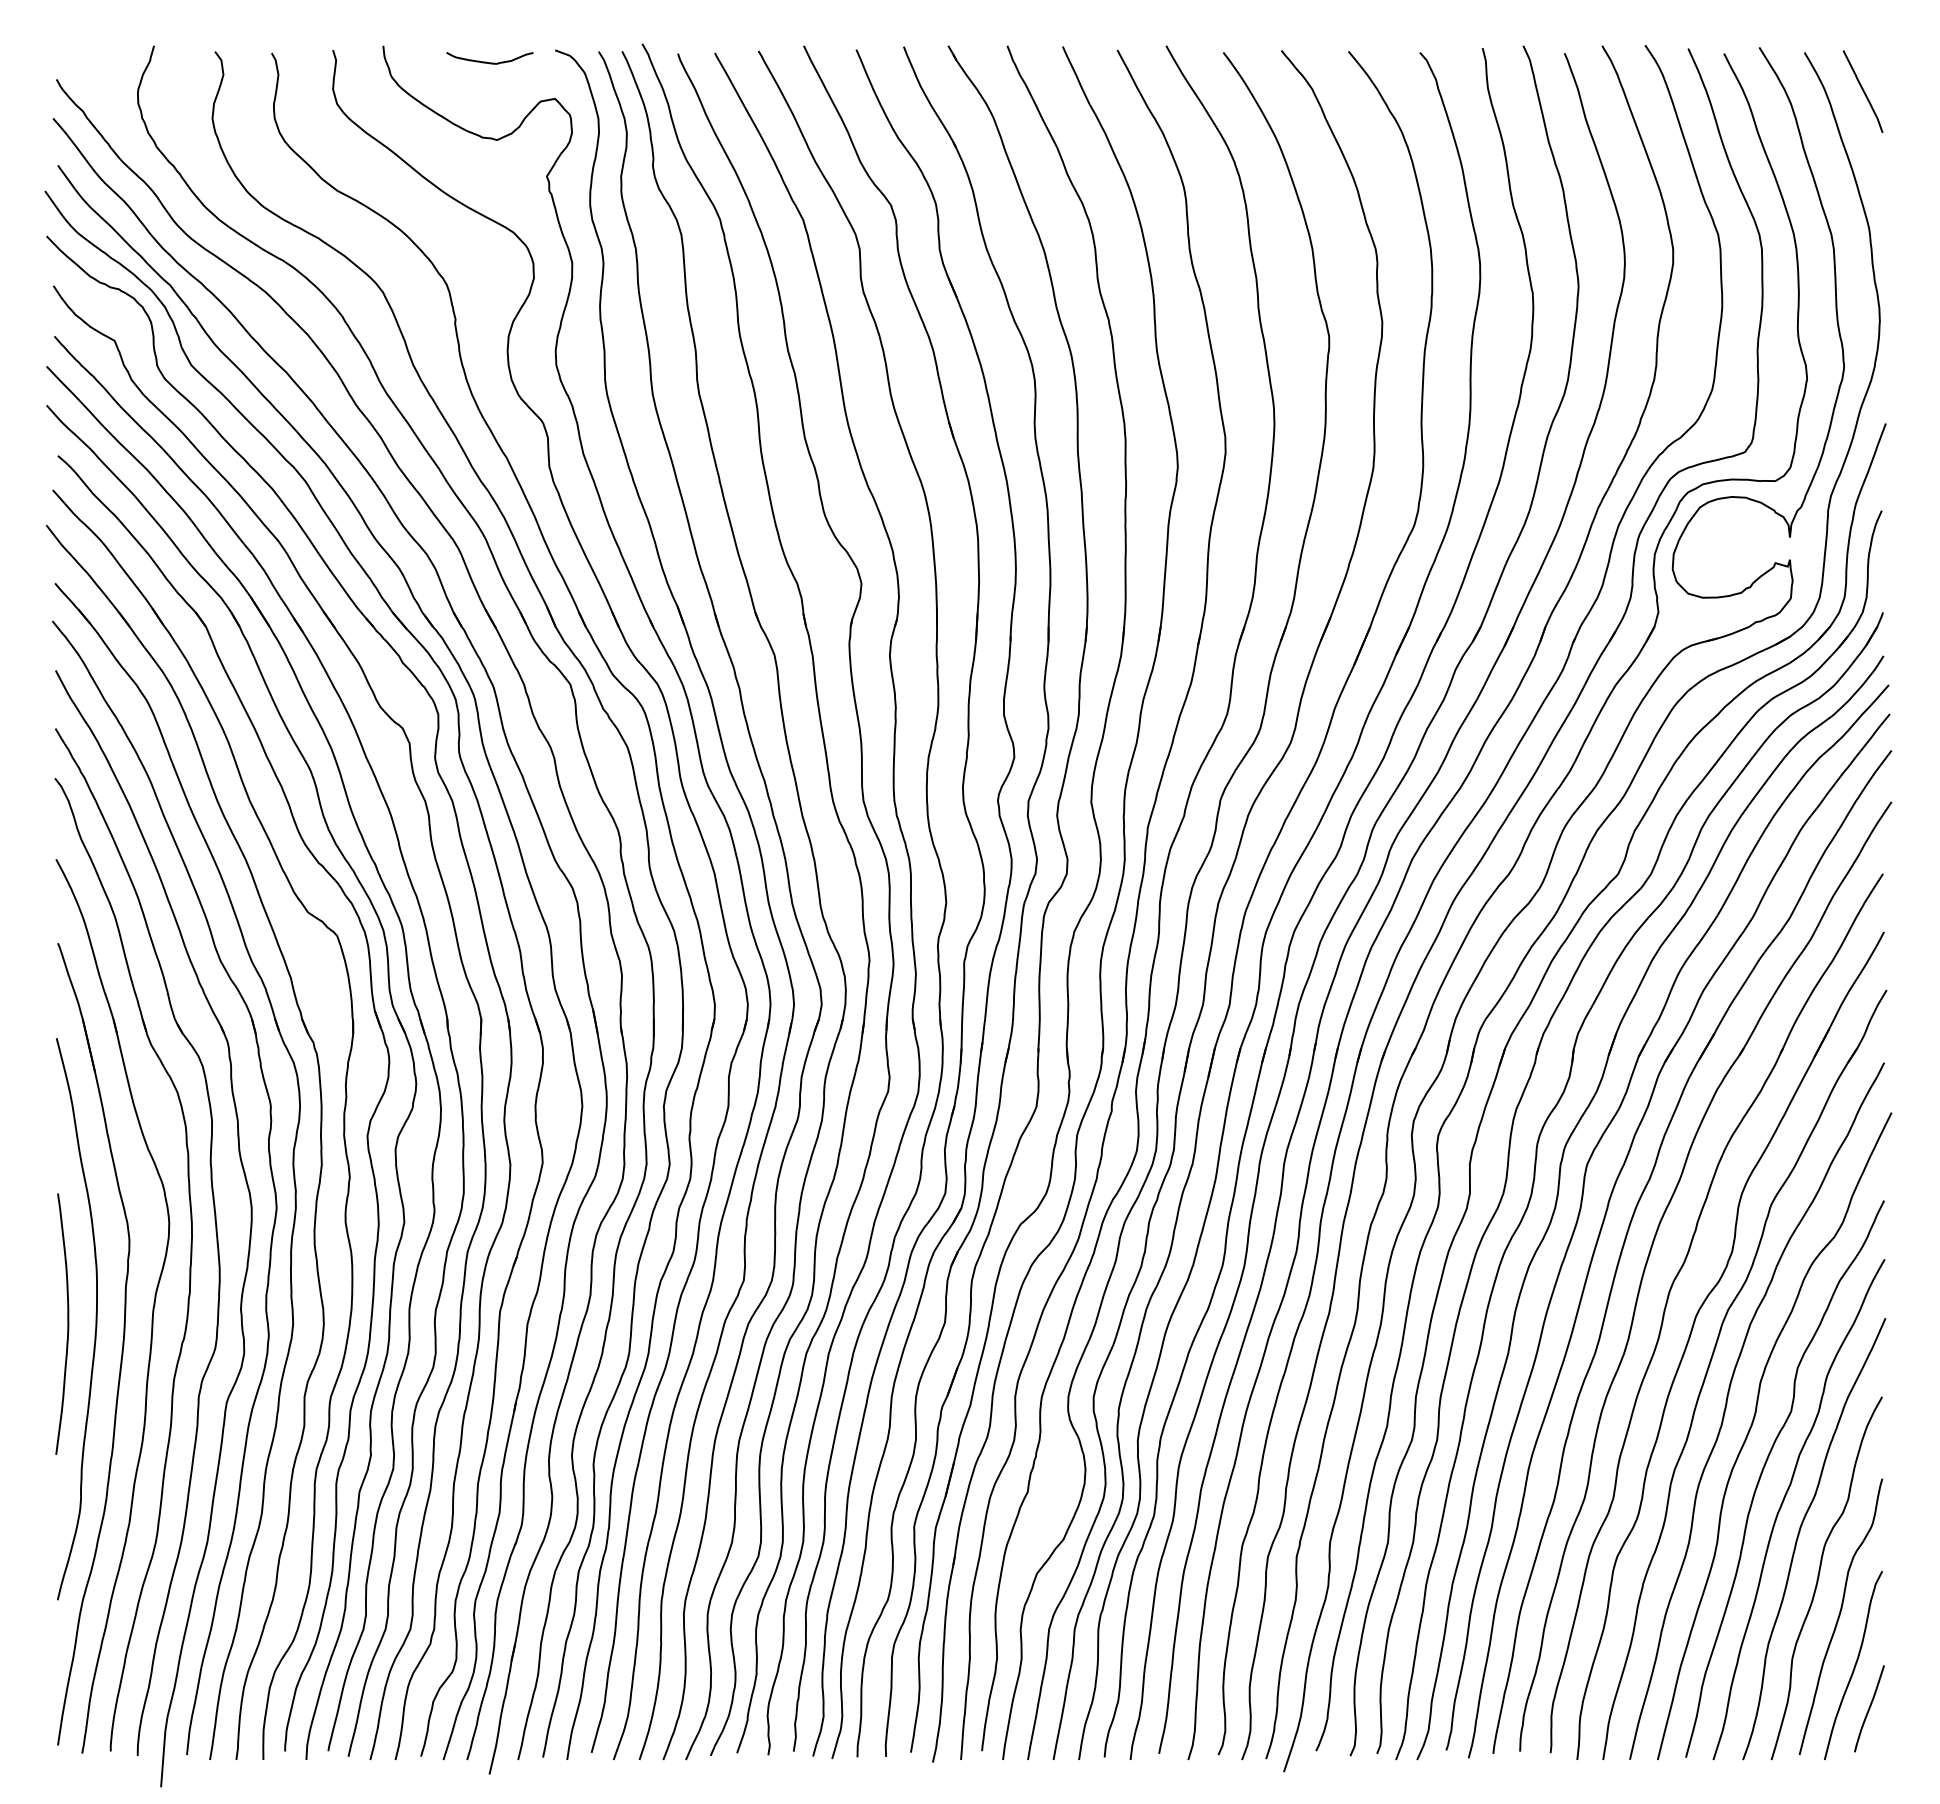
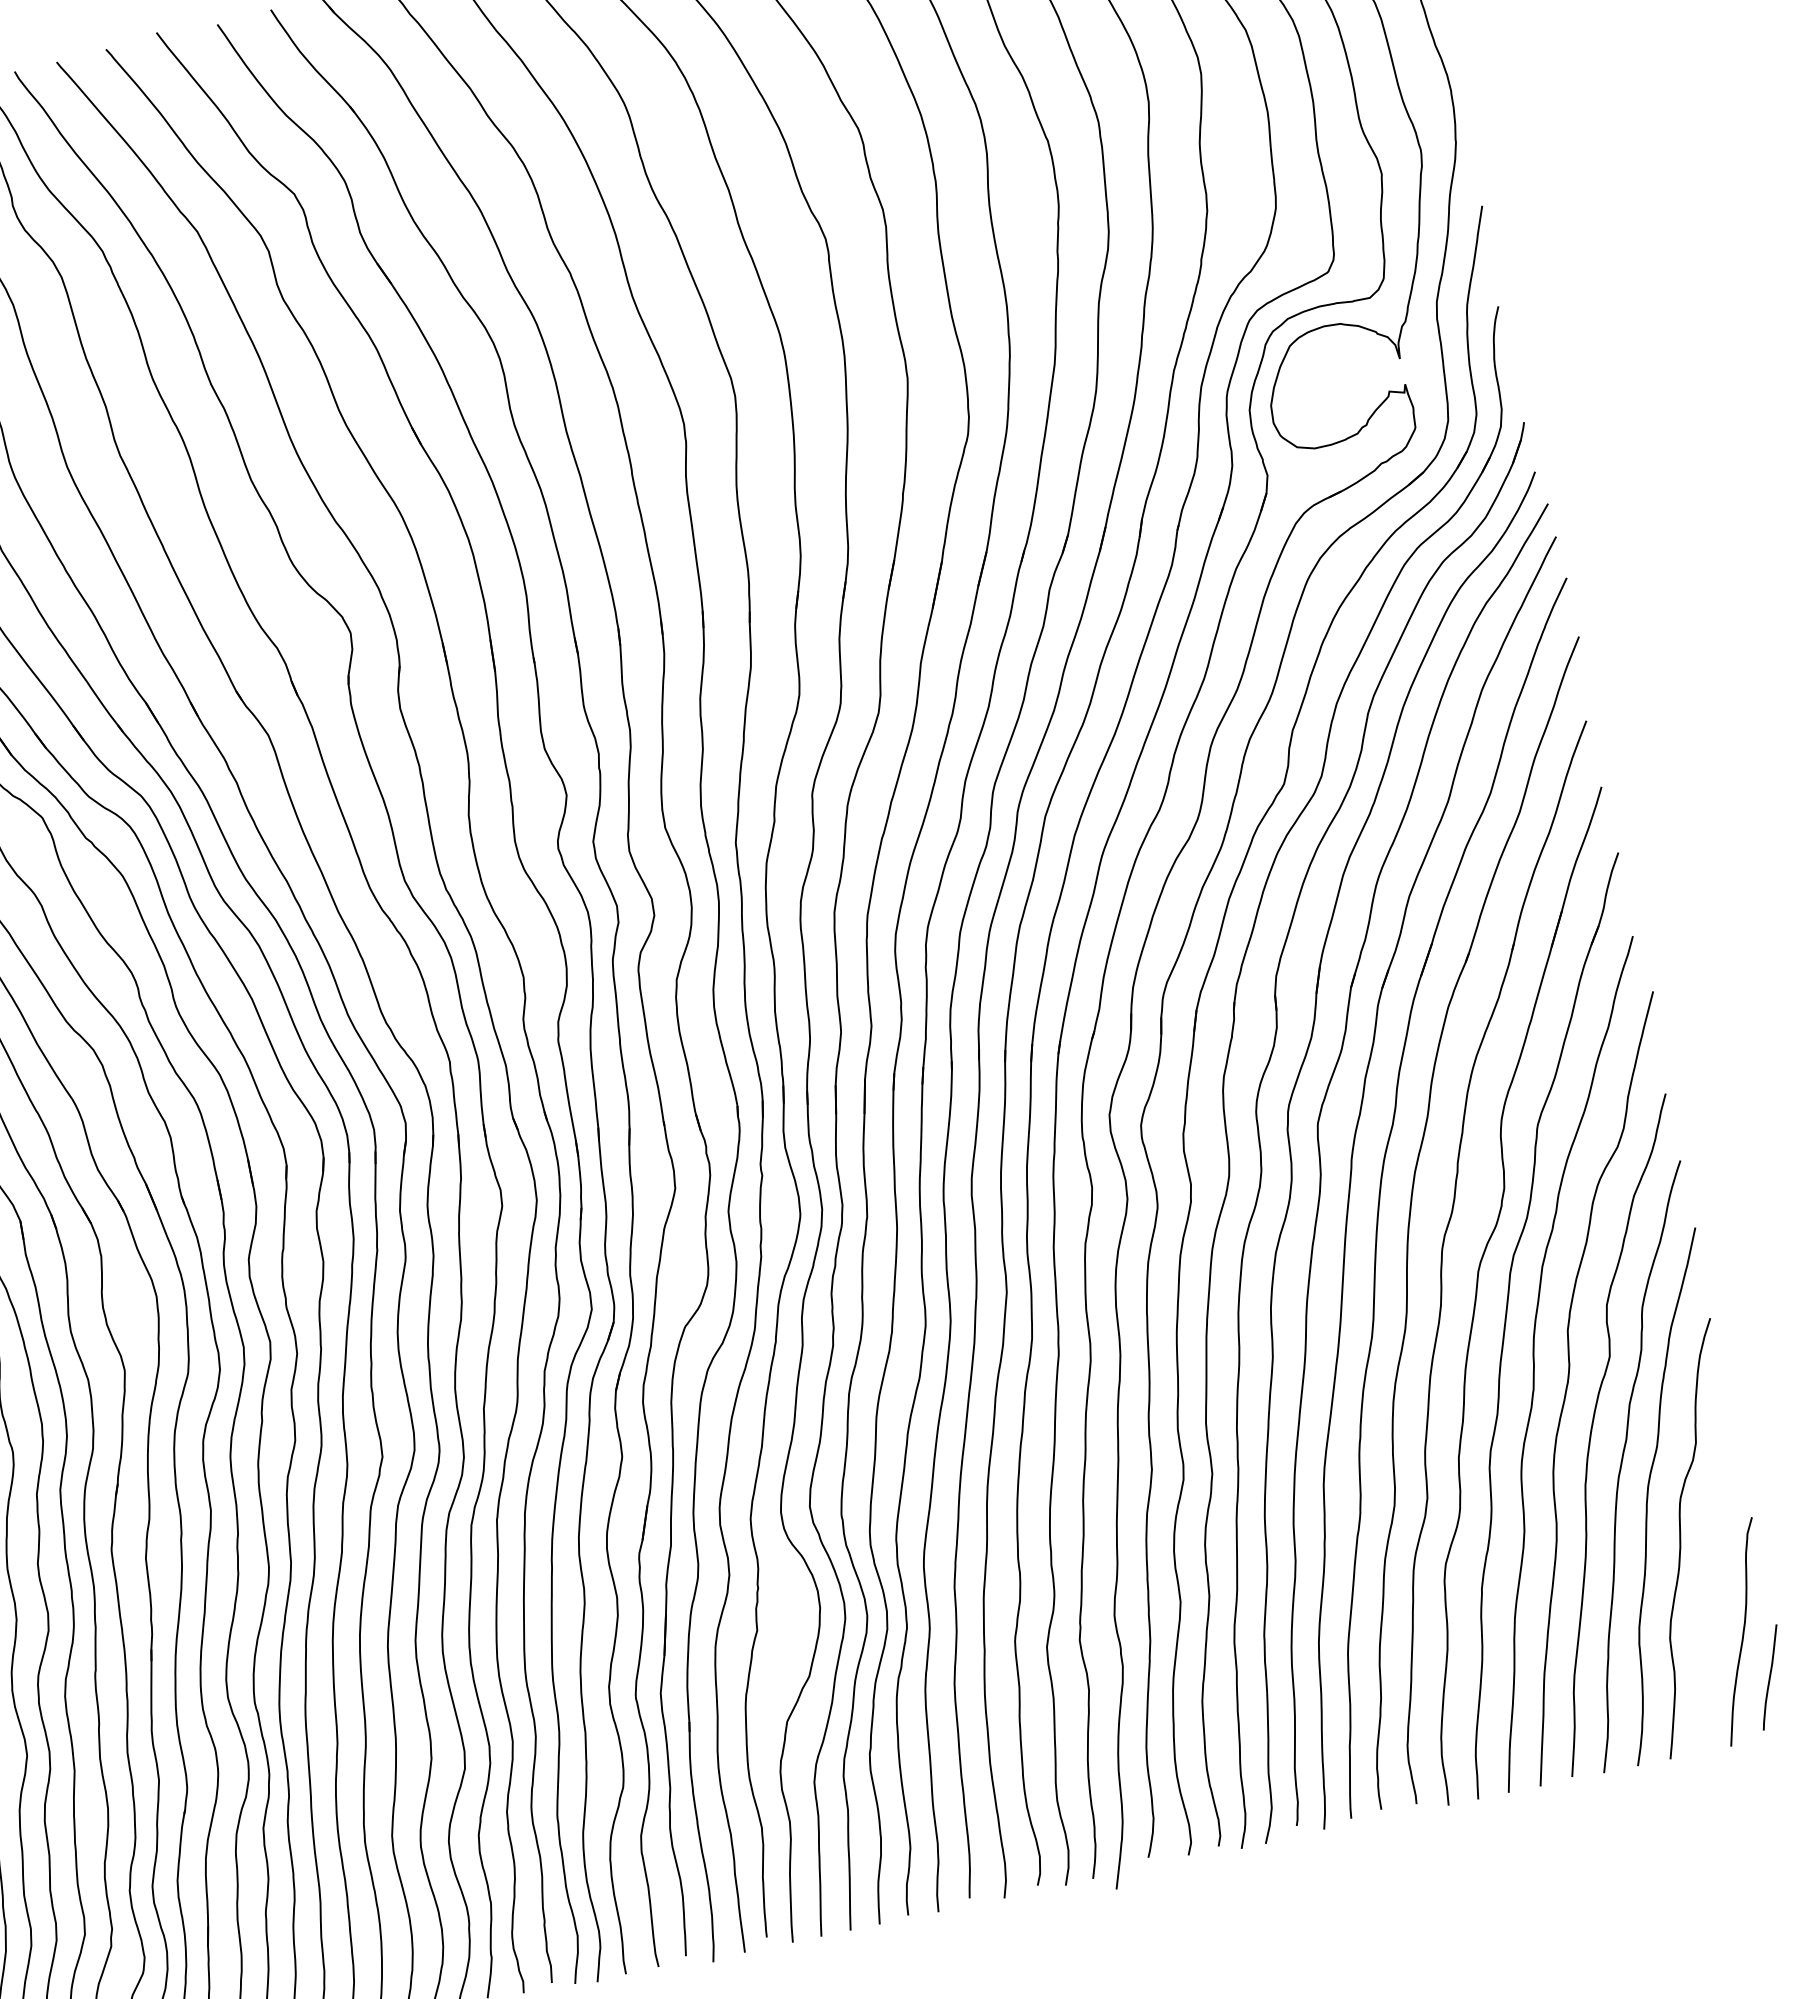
curve: (1840, 1616) -> (1715, 1578), removed

